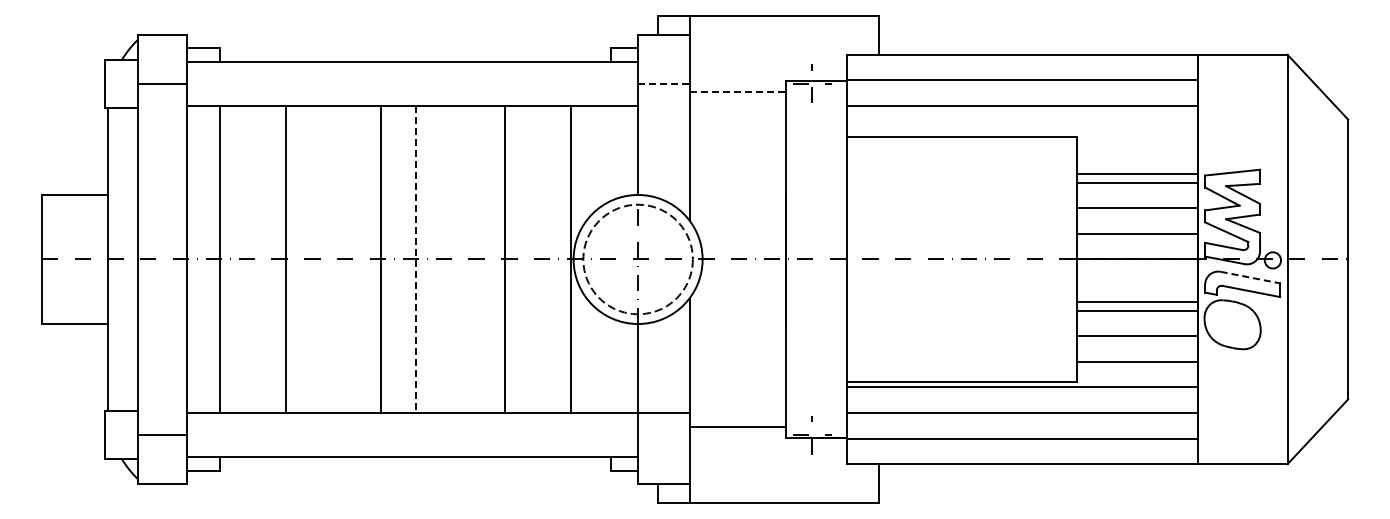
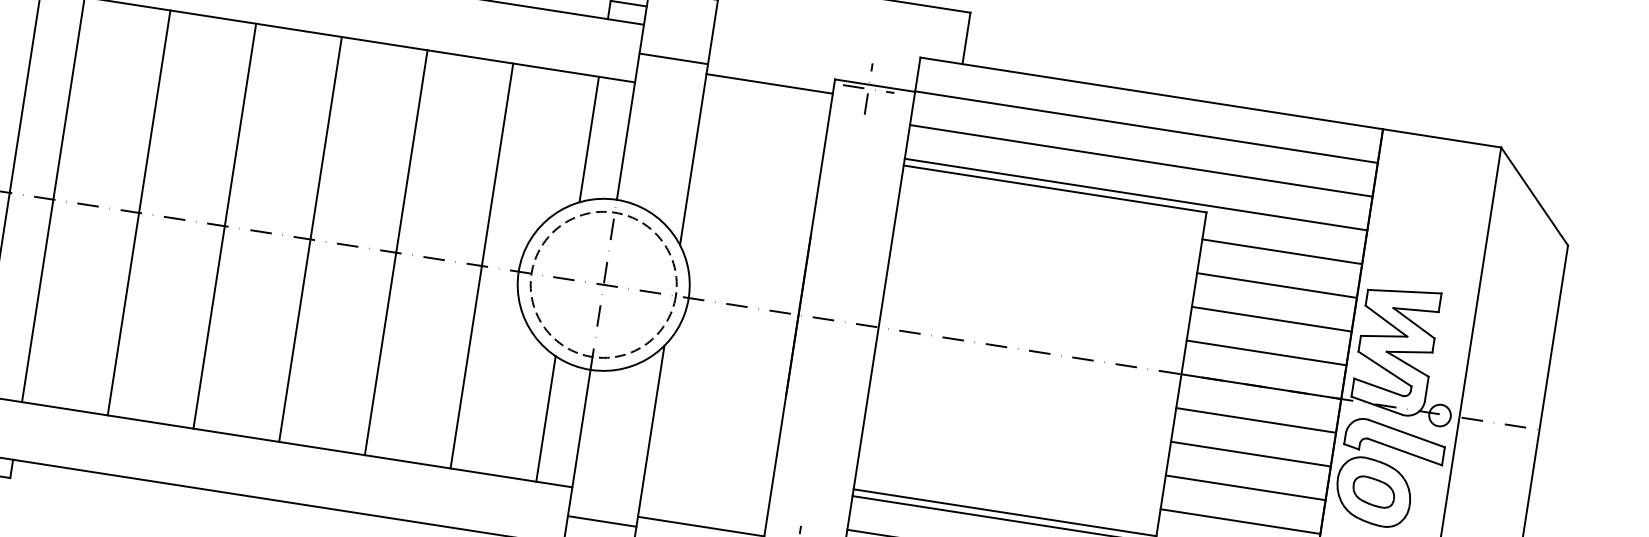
line: (664, 83) -> (674, 58), dashed -> solid
line: (738, 91) -> (770, 83), dashed -> solid
line: (1021, 131) -> (1135, 194), added
line: (610, 153) -> (588, 139), added
line: (1136, 174) -> (1281, 252), moved
line: (380, 259) -> (224, 226), moved
line: (415, 259) -> (310, 239), dashed -> solid
line: (504, 259) -> (396, 252), moved
line: (570, 259) -> (481, 265), moved
line: (1250, 277) -> (1406, 433), dashed -> solid
line: (1136, 302) -> (1255, 420), moved
part: (1232, 324) -> (1373, 491), added
line: (610, 365) -> (545, 418), added
line: (664, 413) -> (602, 522), moved

